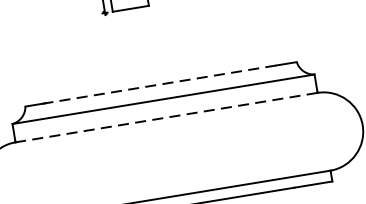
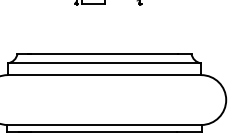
line: (157, 84) -> (102, 53), dashed -> solid
line: (166, 118) -> (104, 75), dashed -> solid

